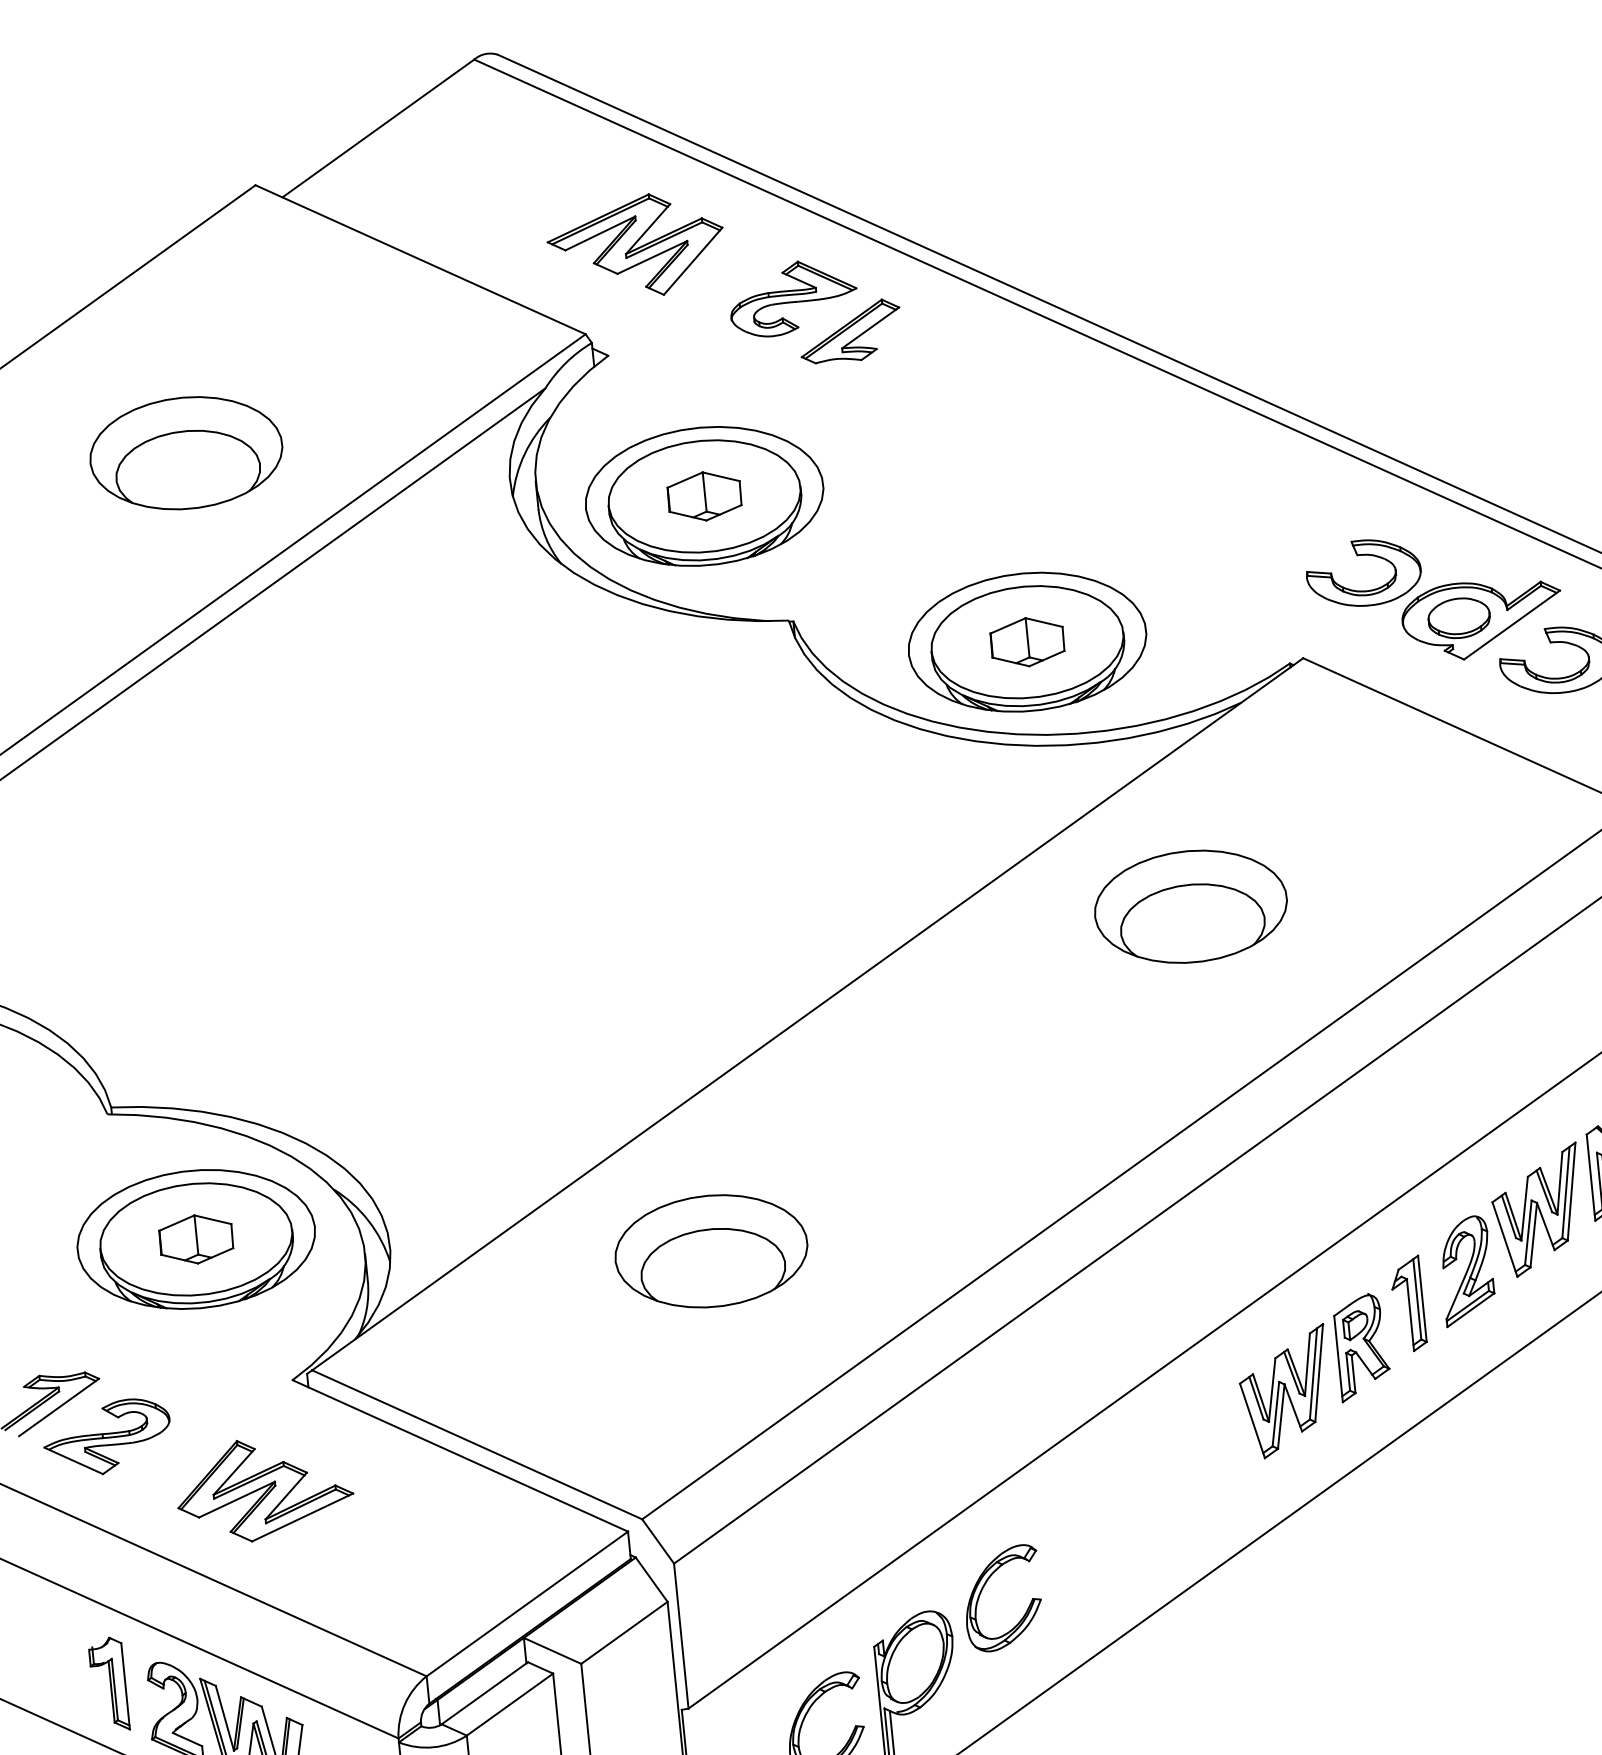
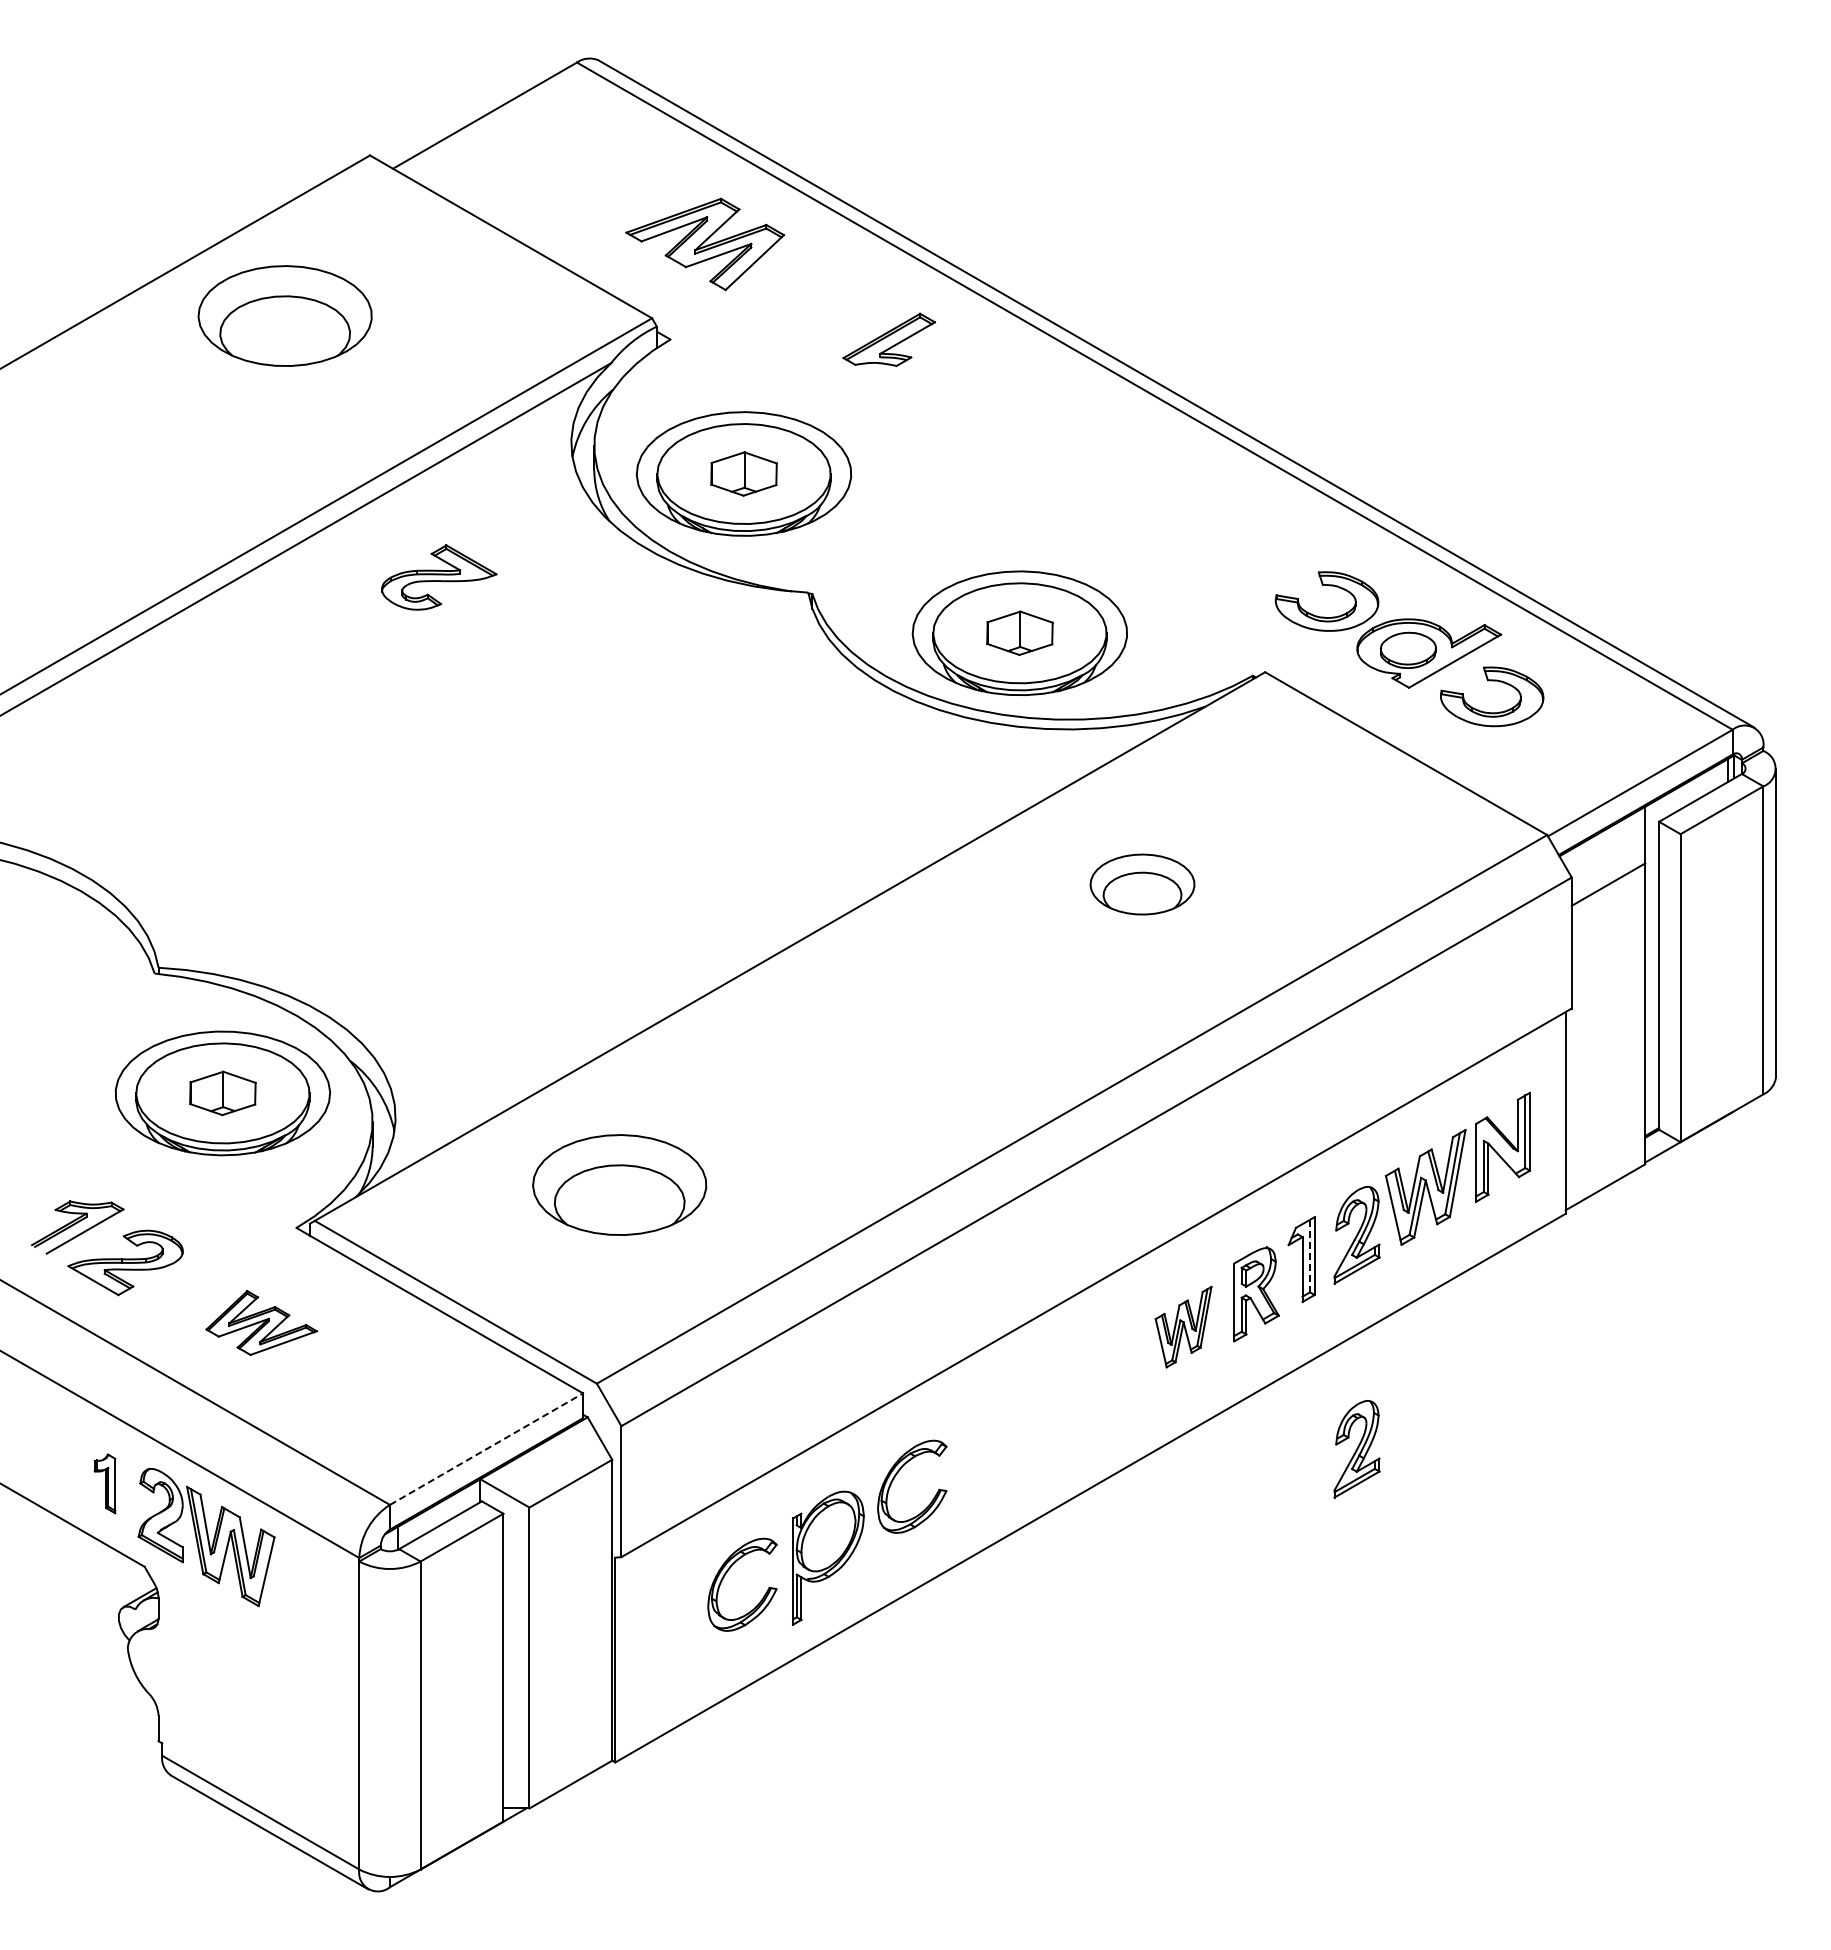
part: (793, 298) -> (439, 577), moved
part: (185, 452) -> (284, 315), moved
part: (1190, 906) -> (1142, 884), size x0.6
part: (711, 1250) -> (619, 1184), moved
line: (1417, 1299) -> (1310, 1256), solid -> dashed
part: (1285, 1391) -> (1183, 1326), size x0.7
part: (264, 1488) -> (261, 1322), size x0.7
part: (1490, 1508) -> (1356, 1449), added
line: (527, 1604) -> (486, 1449), solid -> dashed
part: (108, 1684) -> (104, 1483), size x0.7

